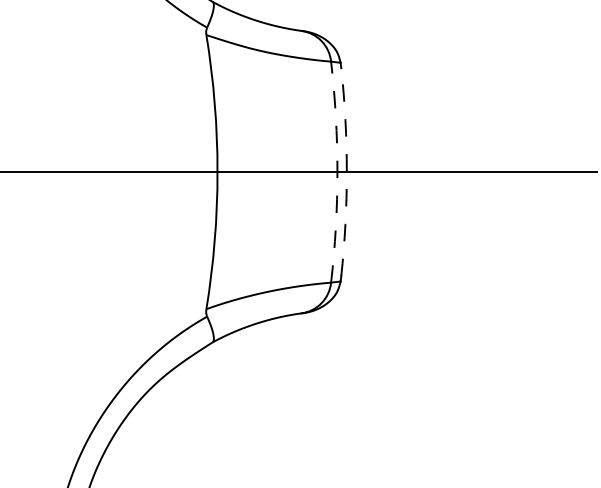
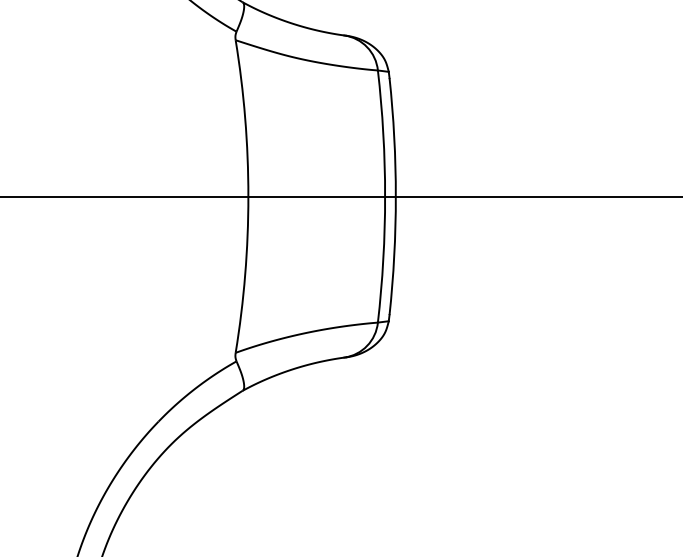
arc: (337, 172) -> (385, 196), dashed -> solid
arc: (346, 172) -> (395, 196), dashed -> solid

